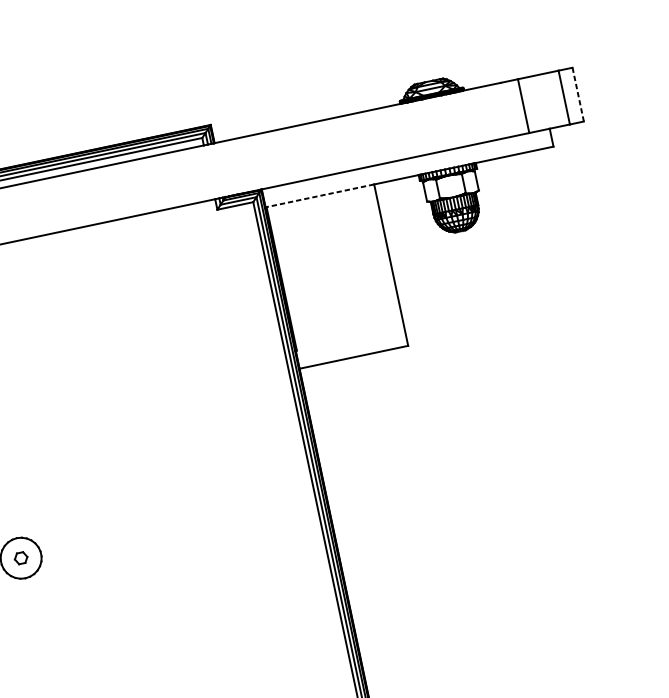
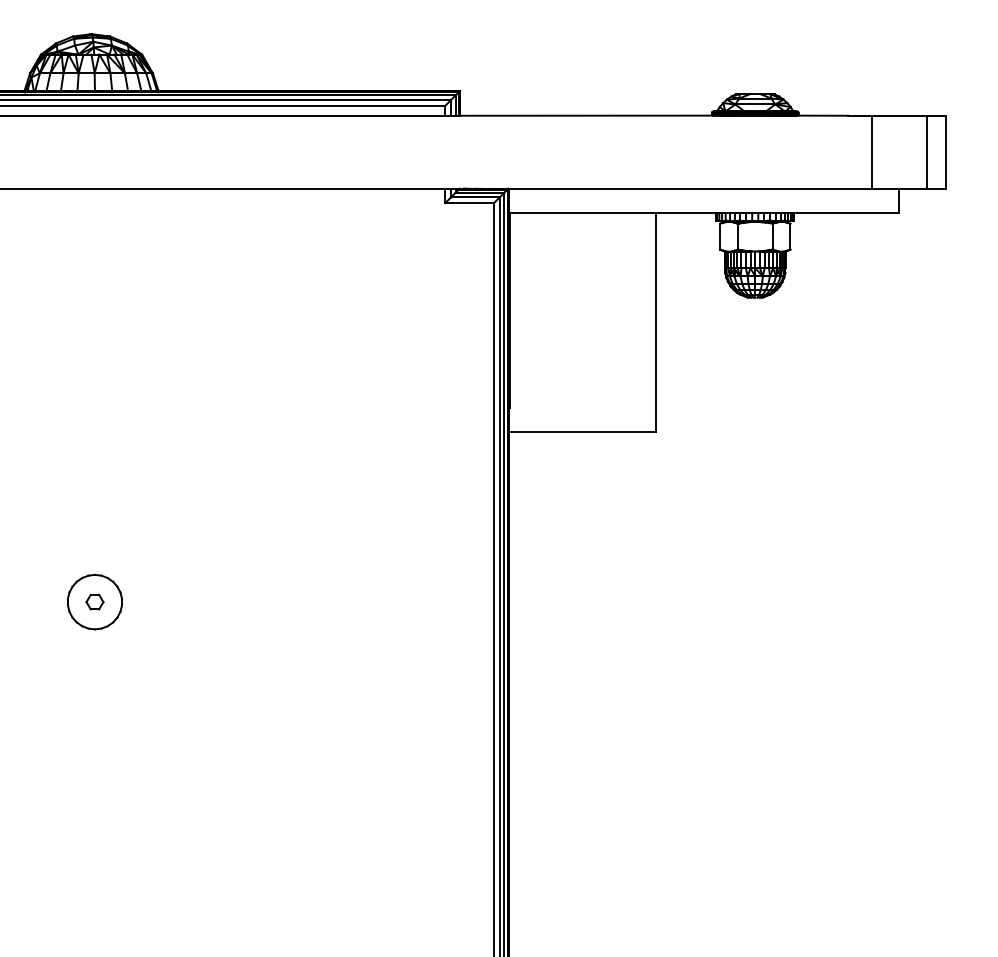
line: (578, 94) -> (945, 152), dashed -> solid
line: (320, 196) -> (582, 213), dashed -> solid

